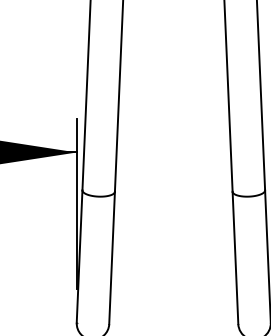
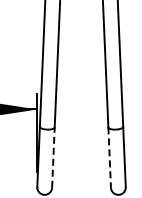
line: (112, 257) -> (53, 157), solid -> dashed
line: (235, 259) -> (109, 158), solid -> dashed

